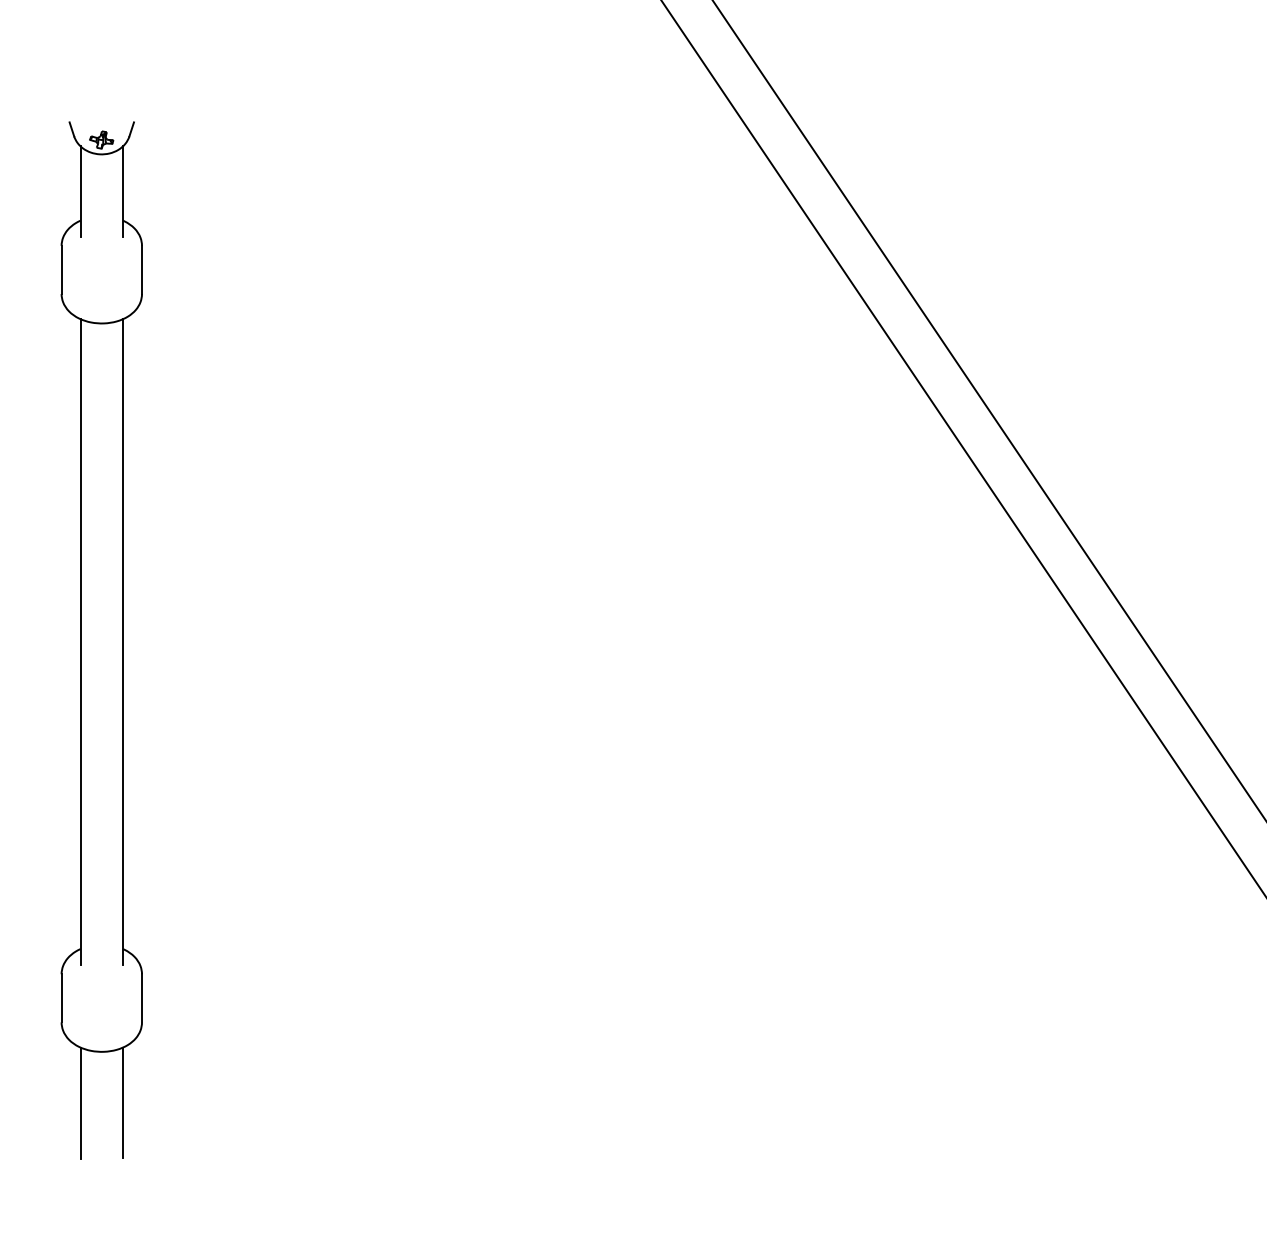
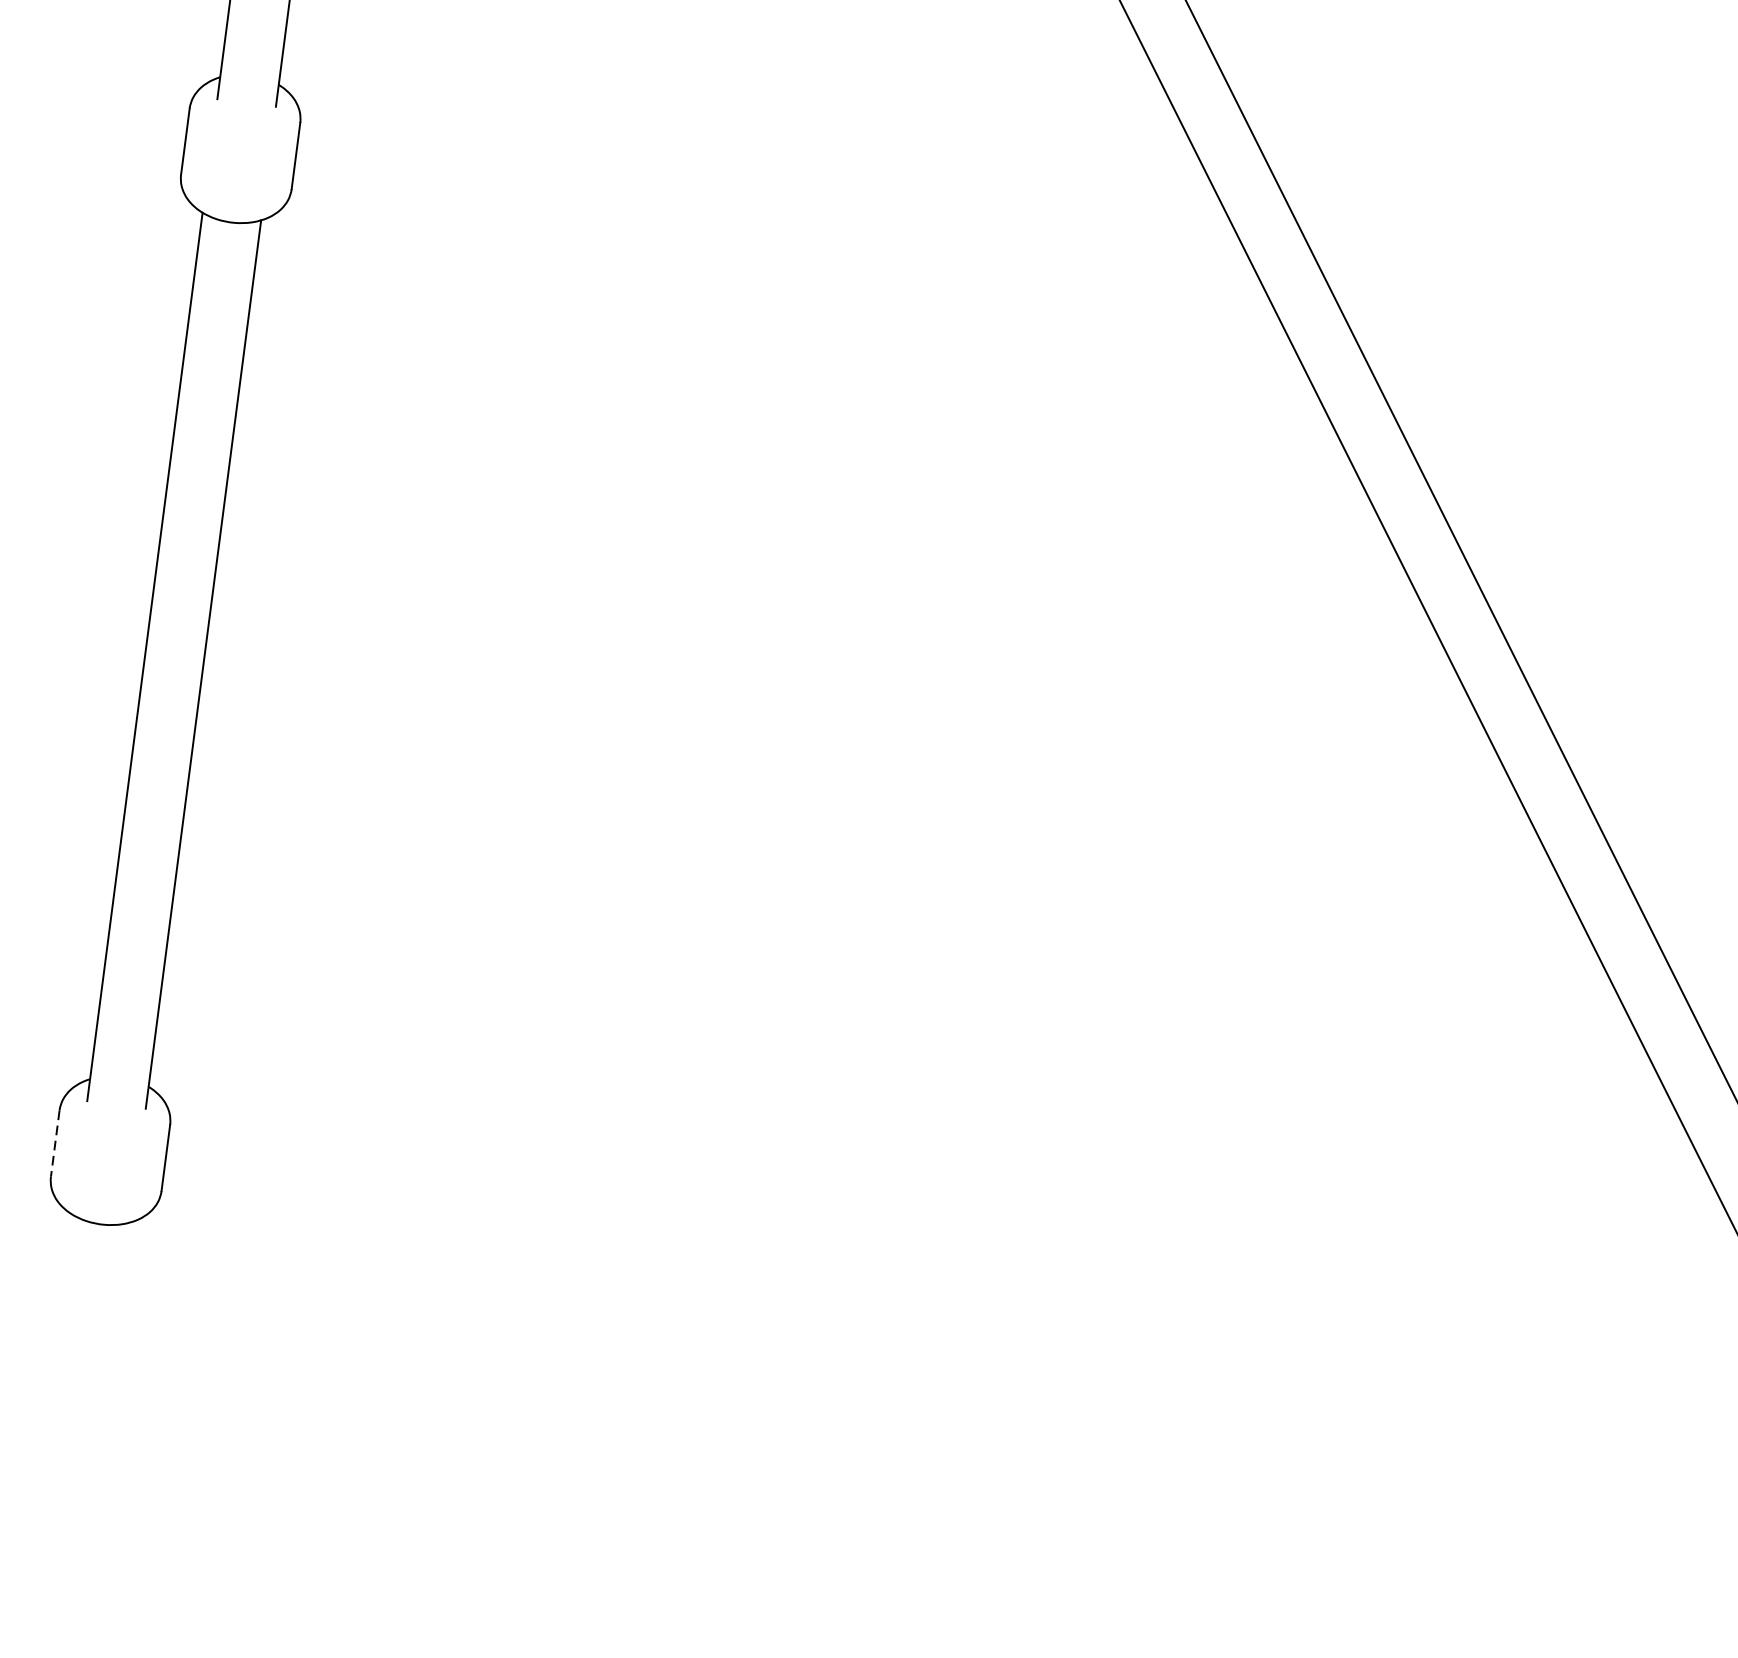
line: (61, 998) -> (55, 1143), solid -> dashed
line: (123, 1102) -> (121, 1297), removed
line: (80, 1103) -> (62, 1291), removed

